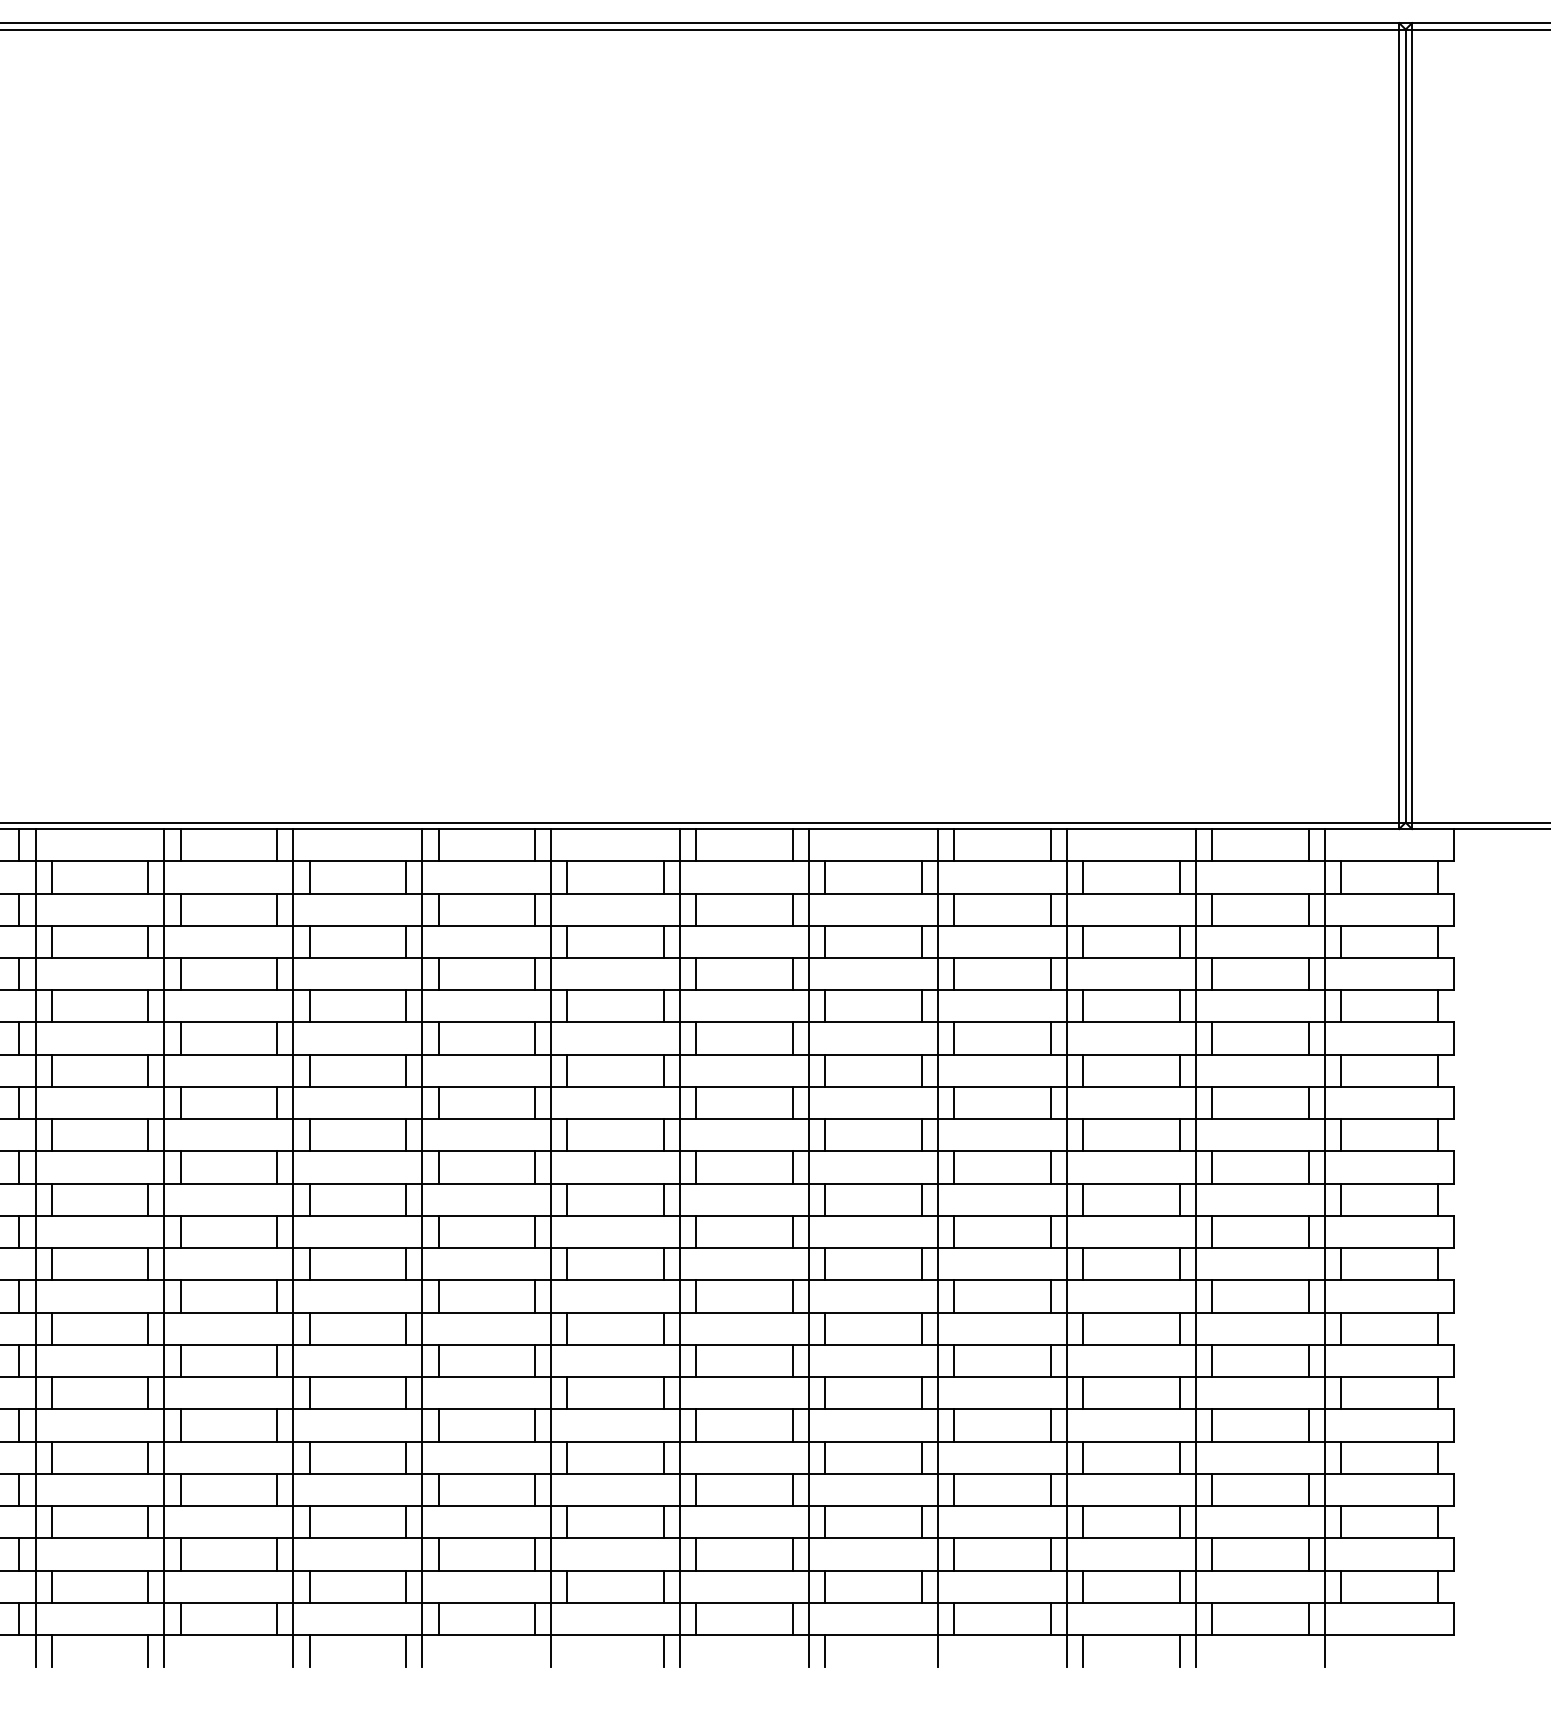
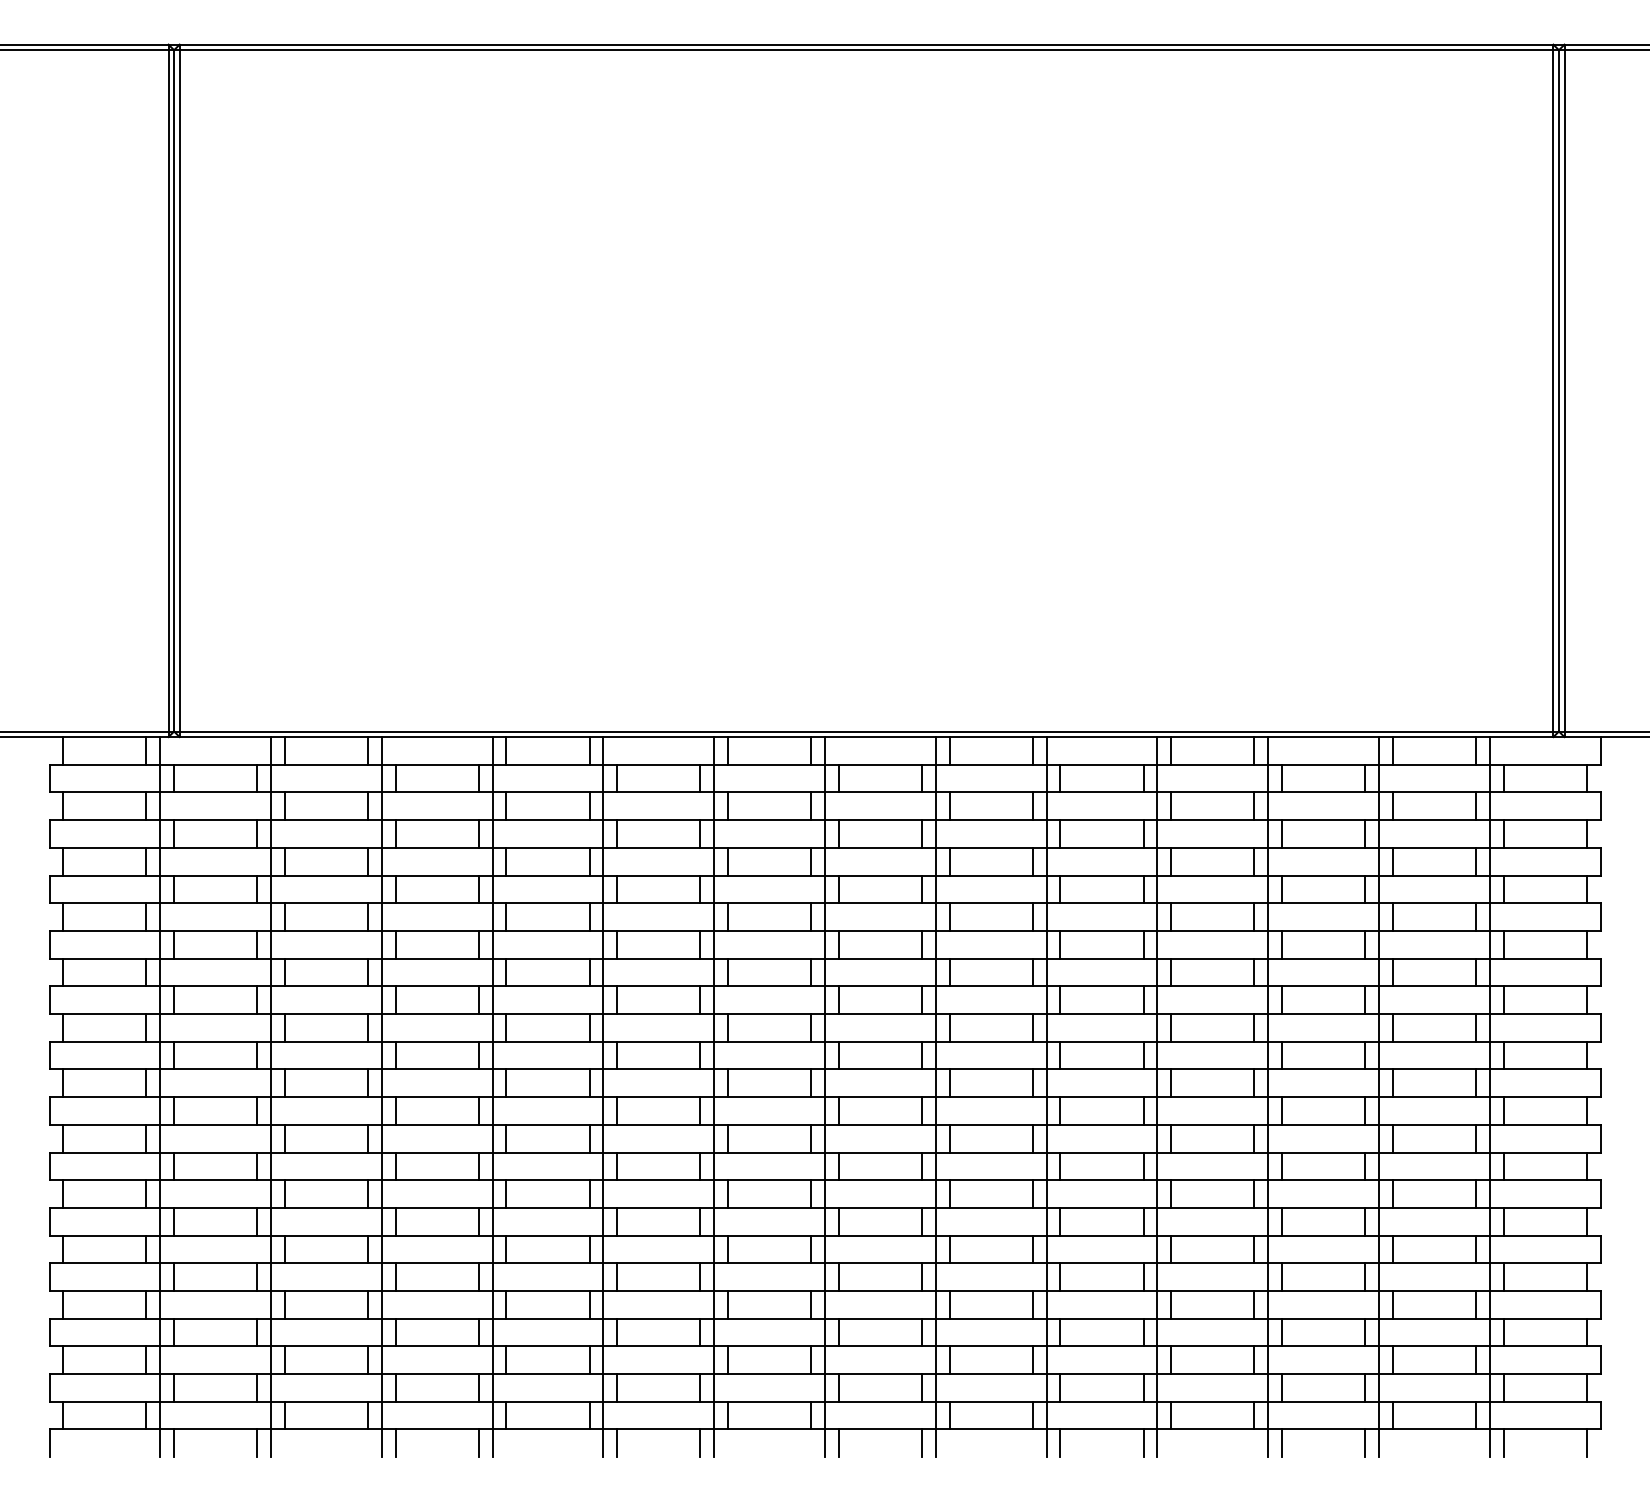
line: (567, 1651) -> (838, 1443), added
line: (922, 1651) -> (1143, 1443), added
line: (1341, 1651) -> (1503, 1443), added
line: (1437, 1651) -> (1586, 1443), added

